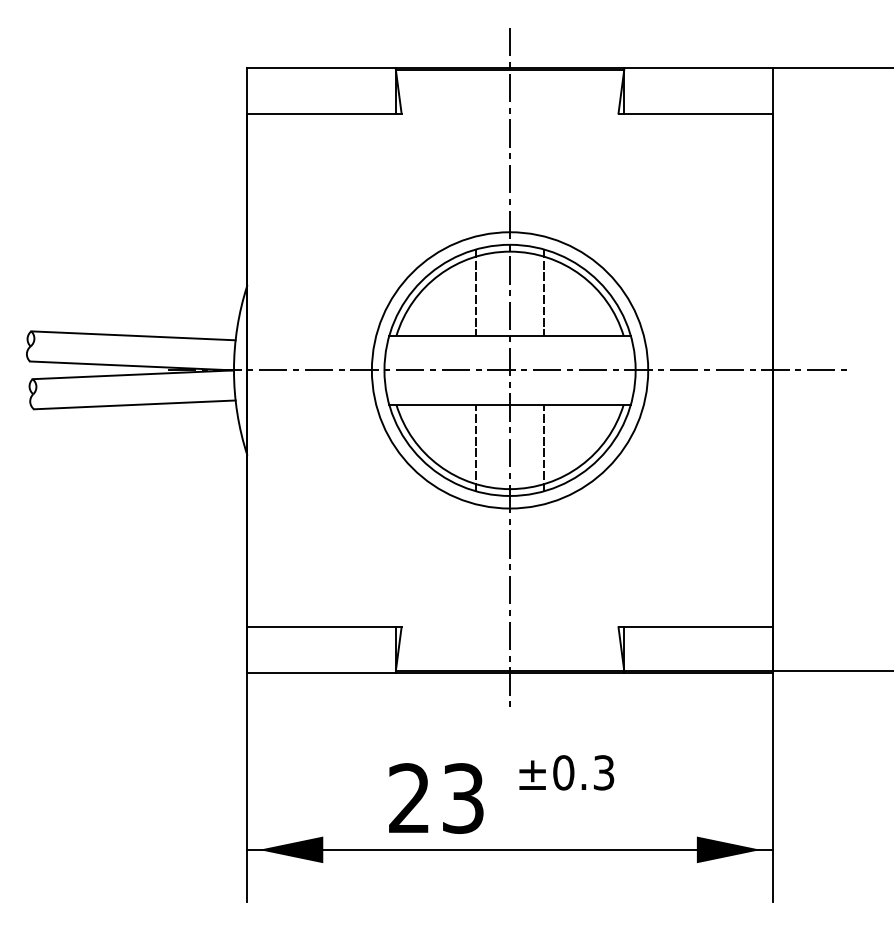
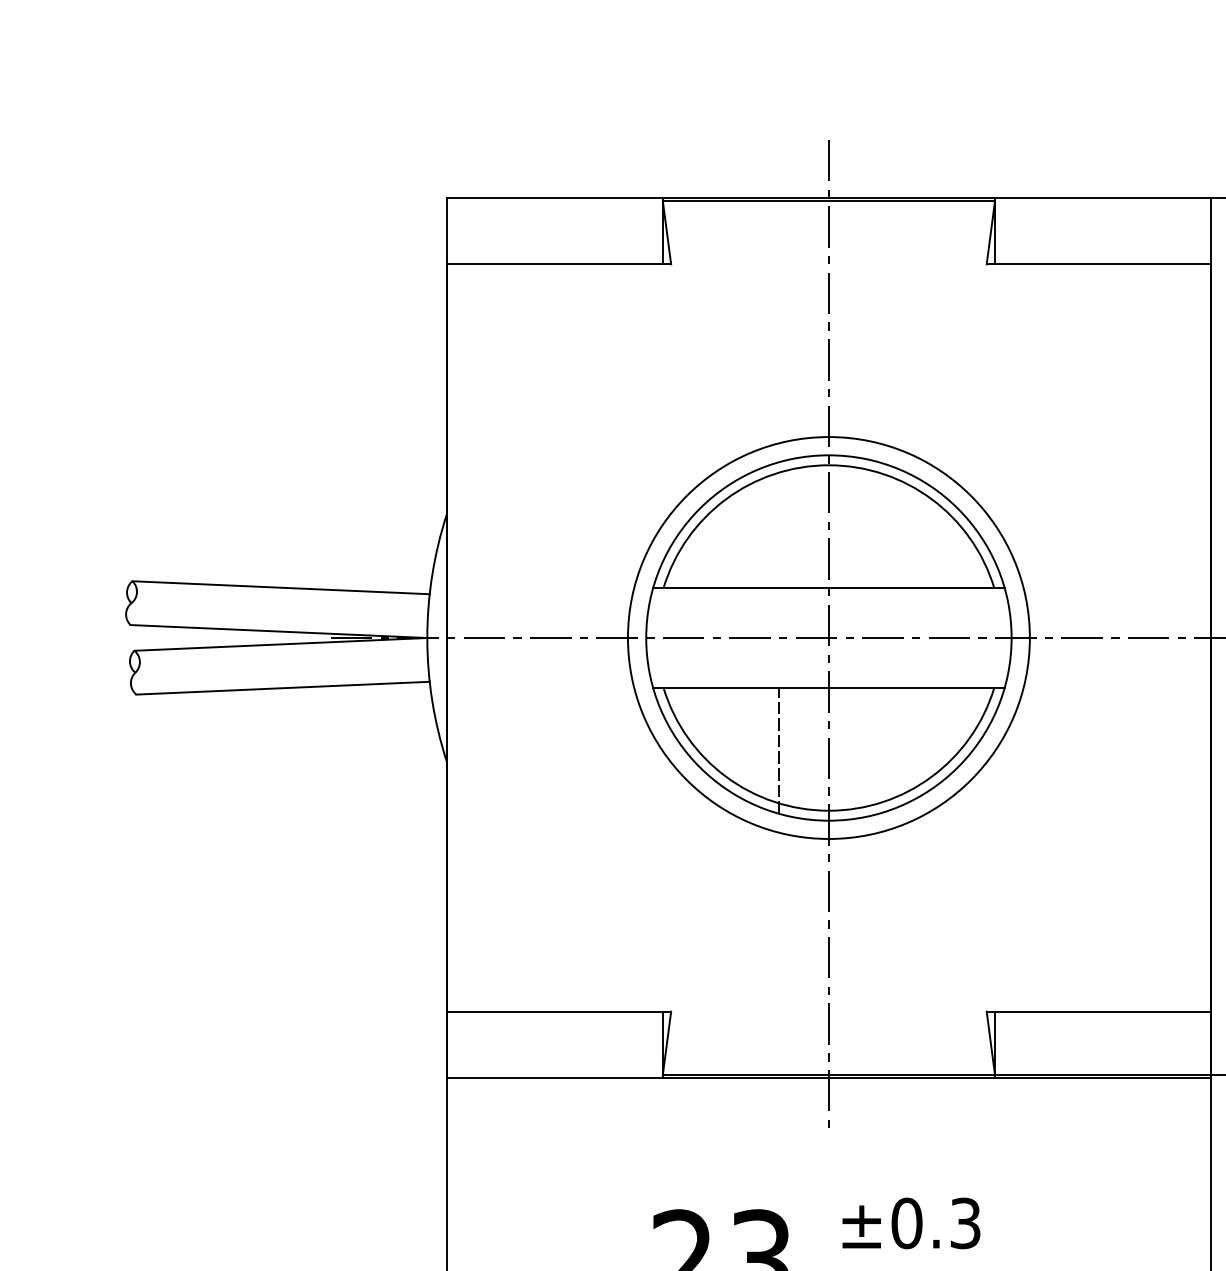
line: (475, 292) -> (778, 524), removed
line: (544, 292) -> (879, 524), removed
line: (544, 447) -> (879, 750), removed

